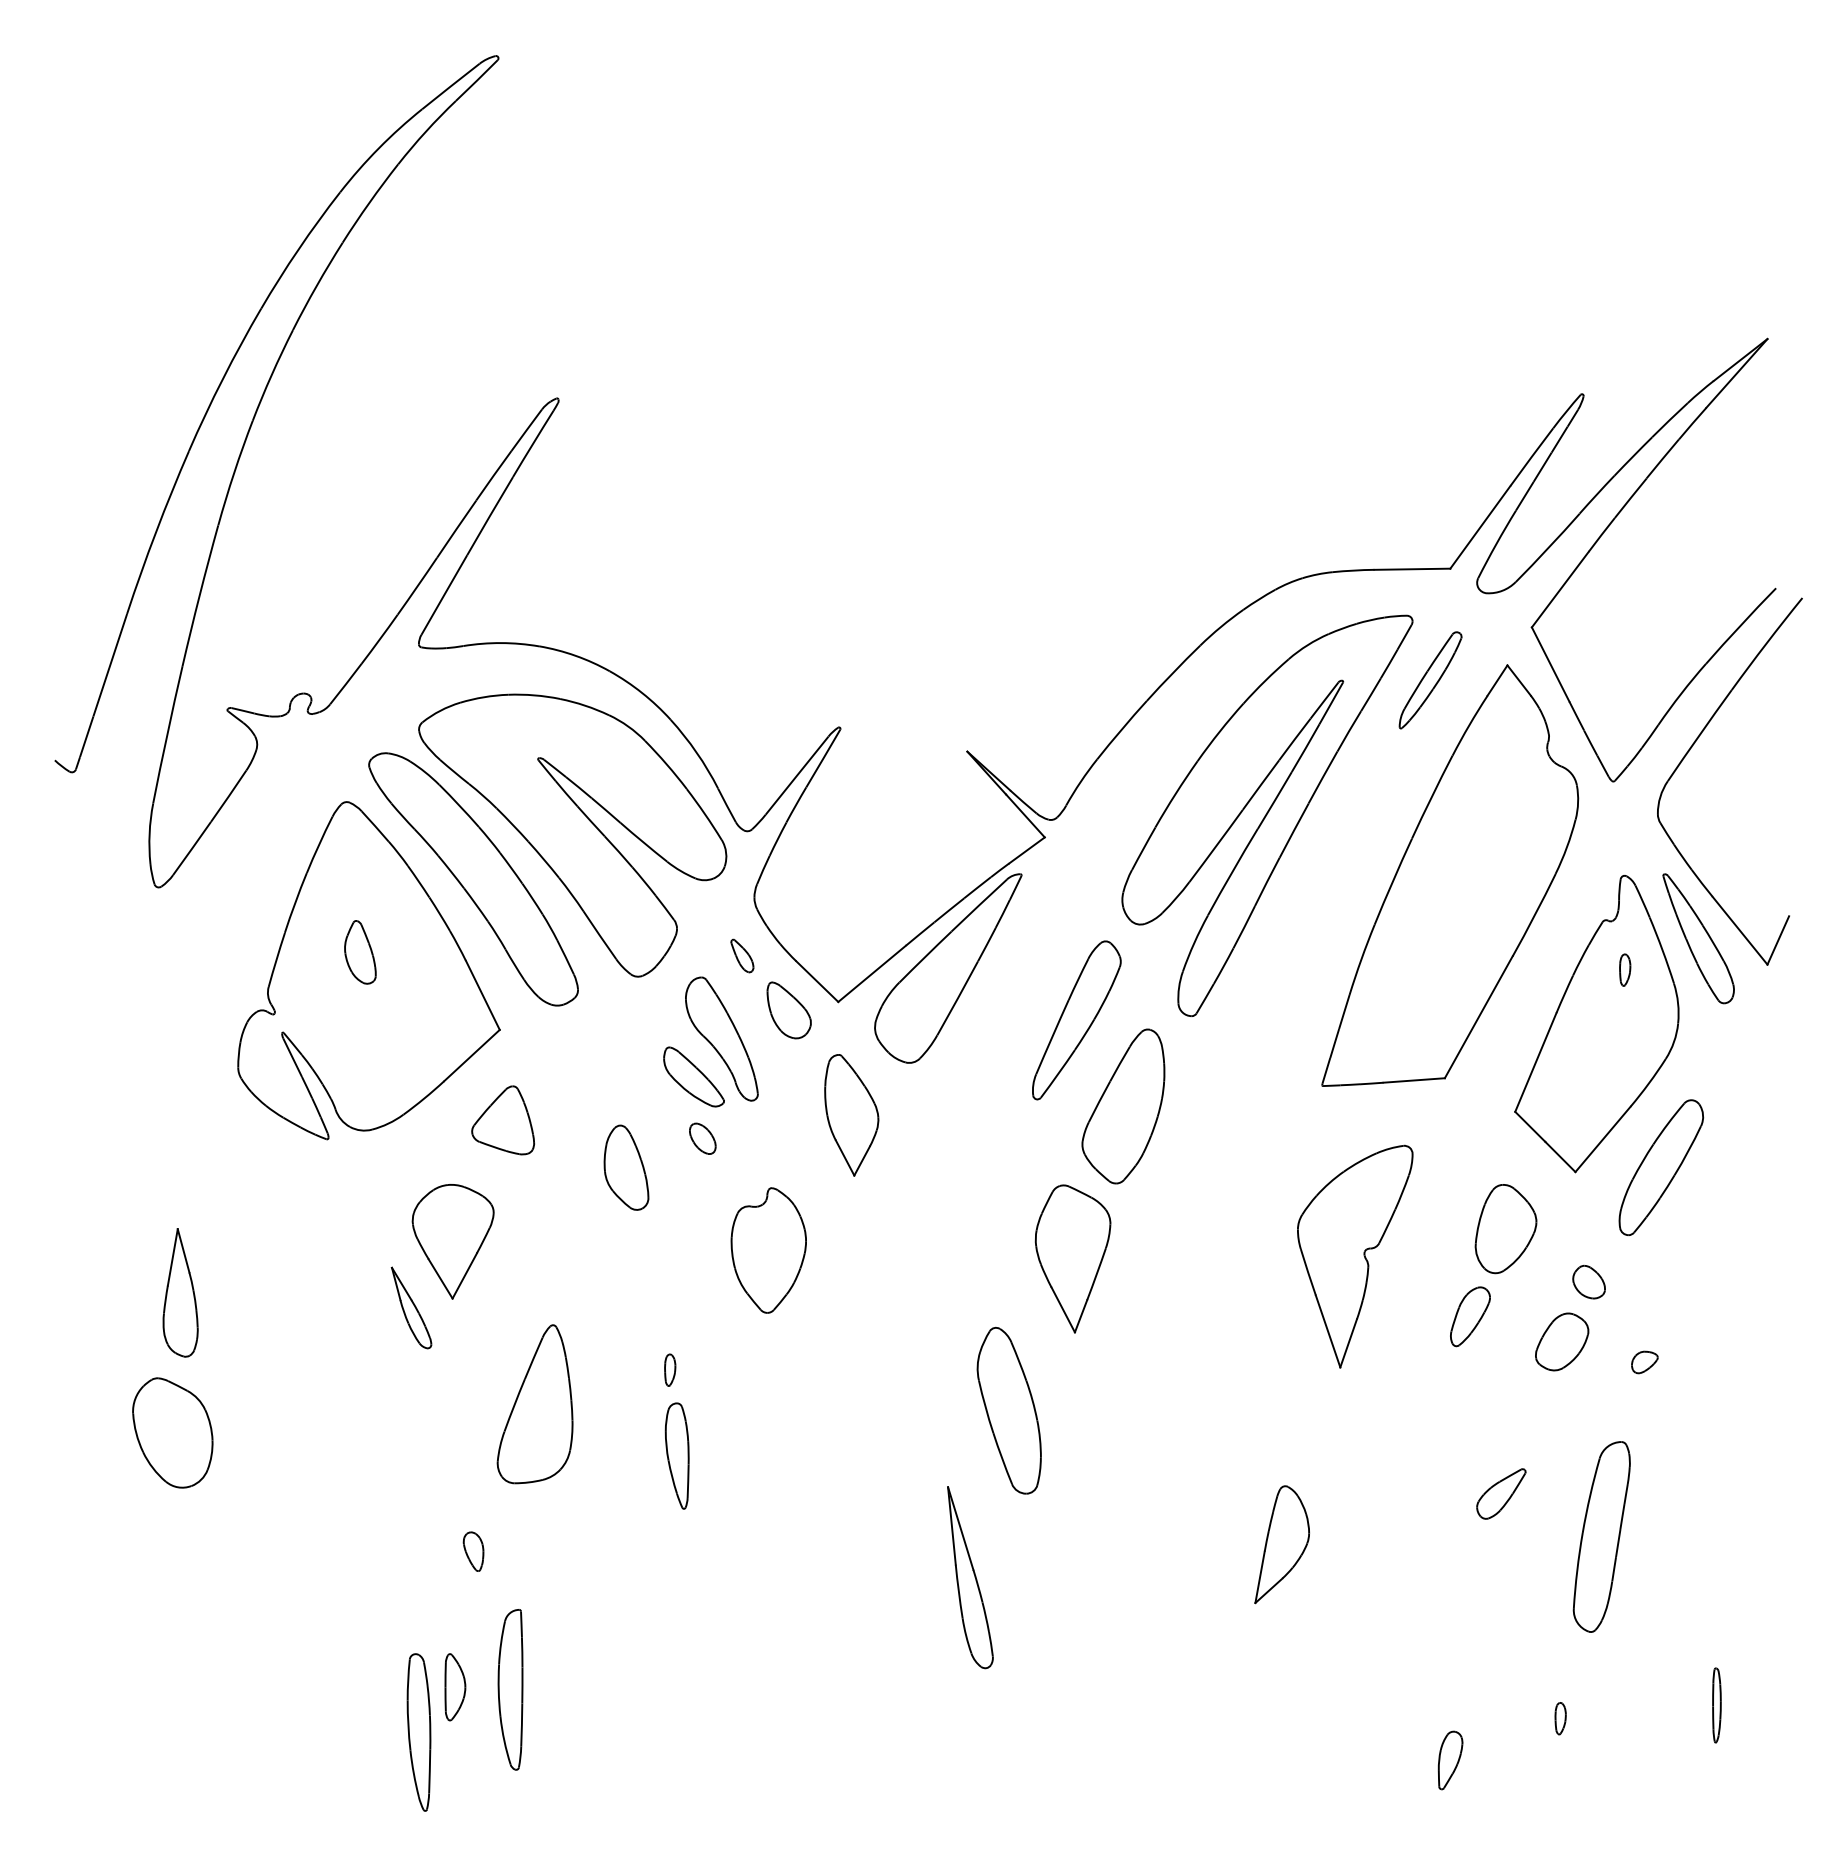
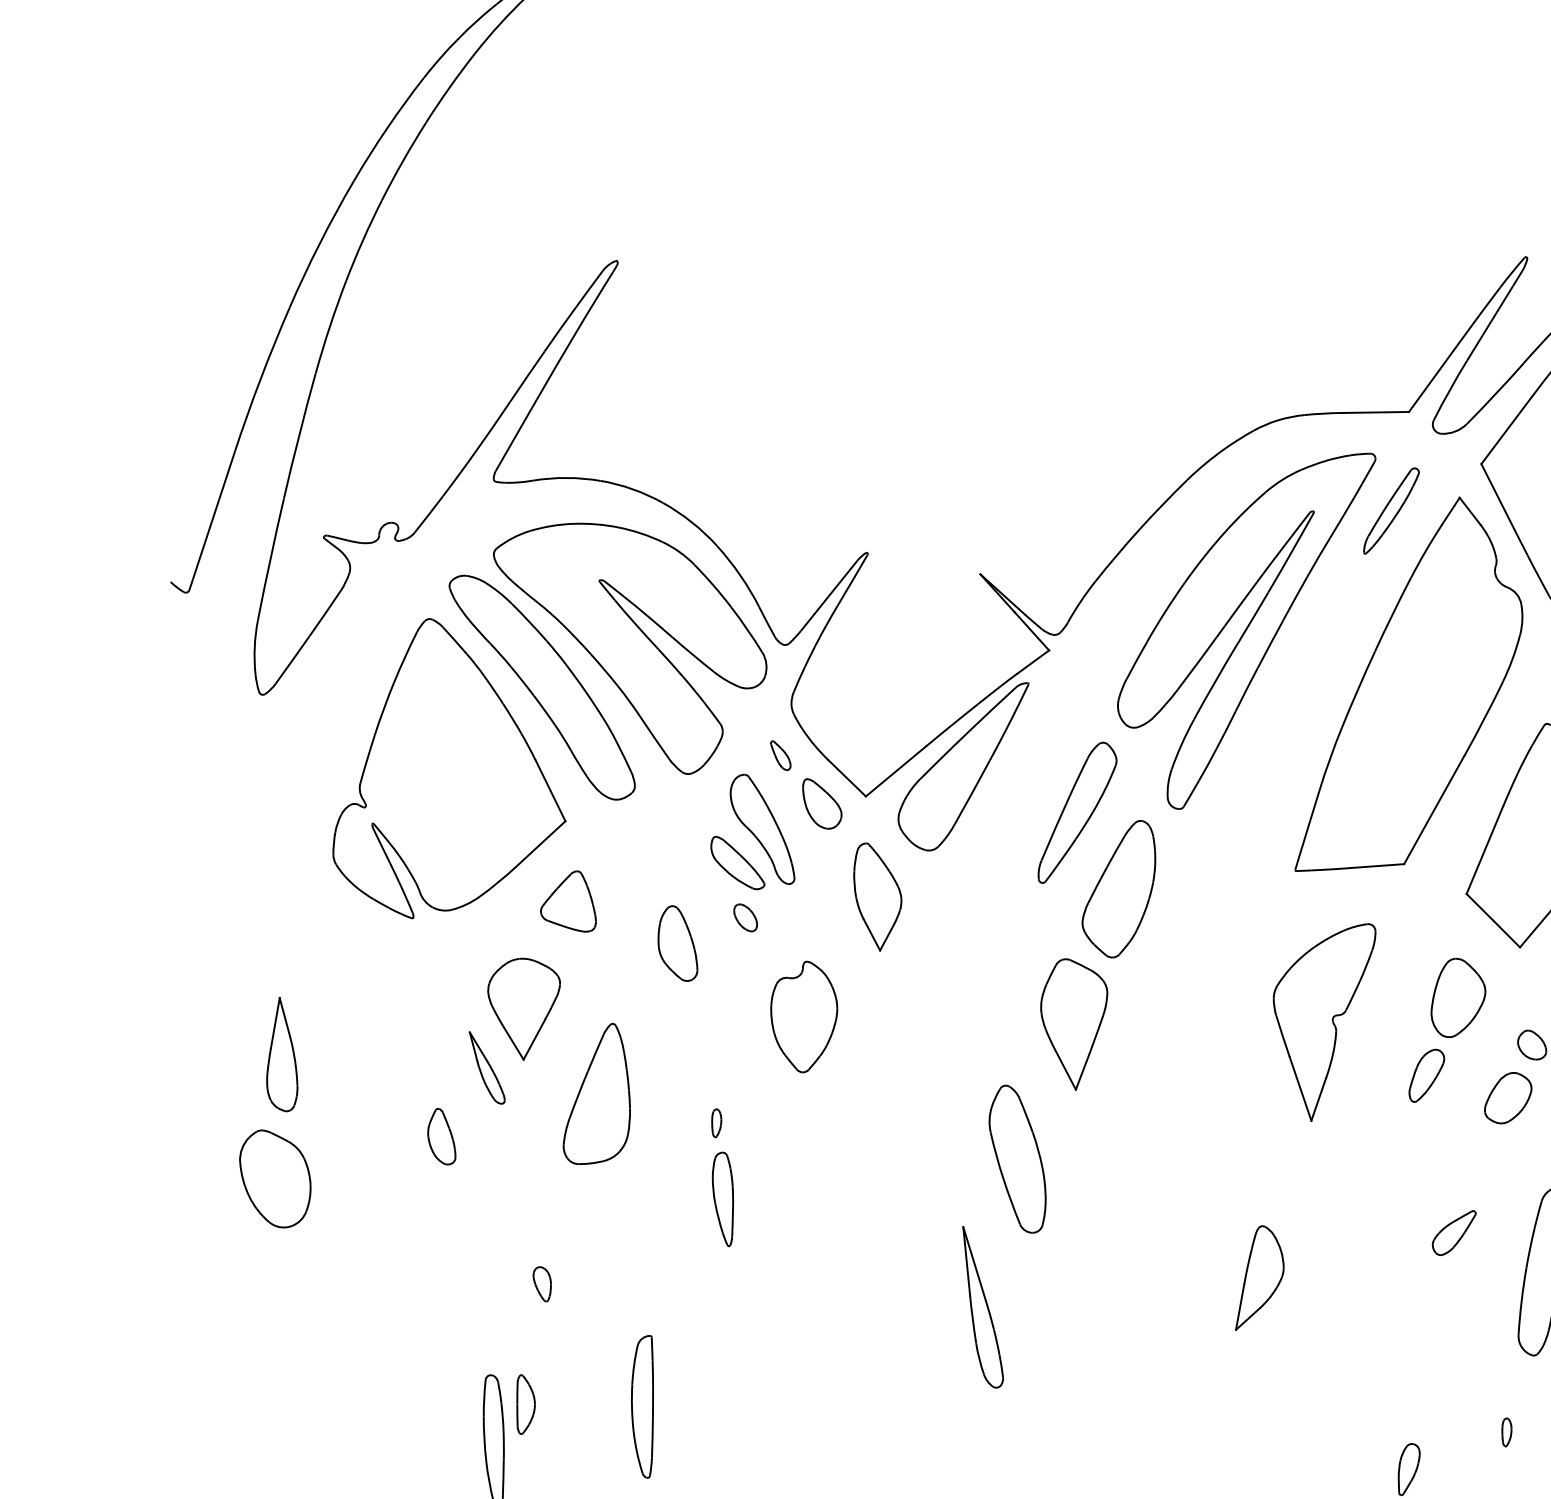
part: (360, 952) -> (441, 1136), moved
part: (534, 1404) -> (596, 1094), moved
part: (510, 1689) -> (642, 1406), moved

